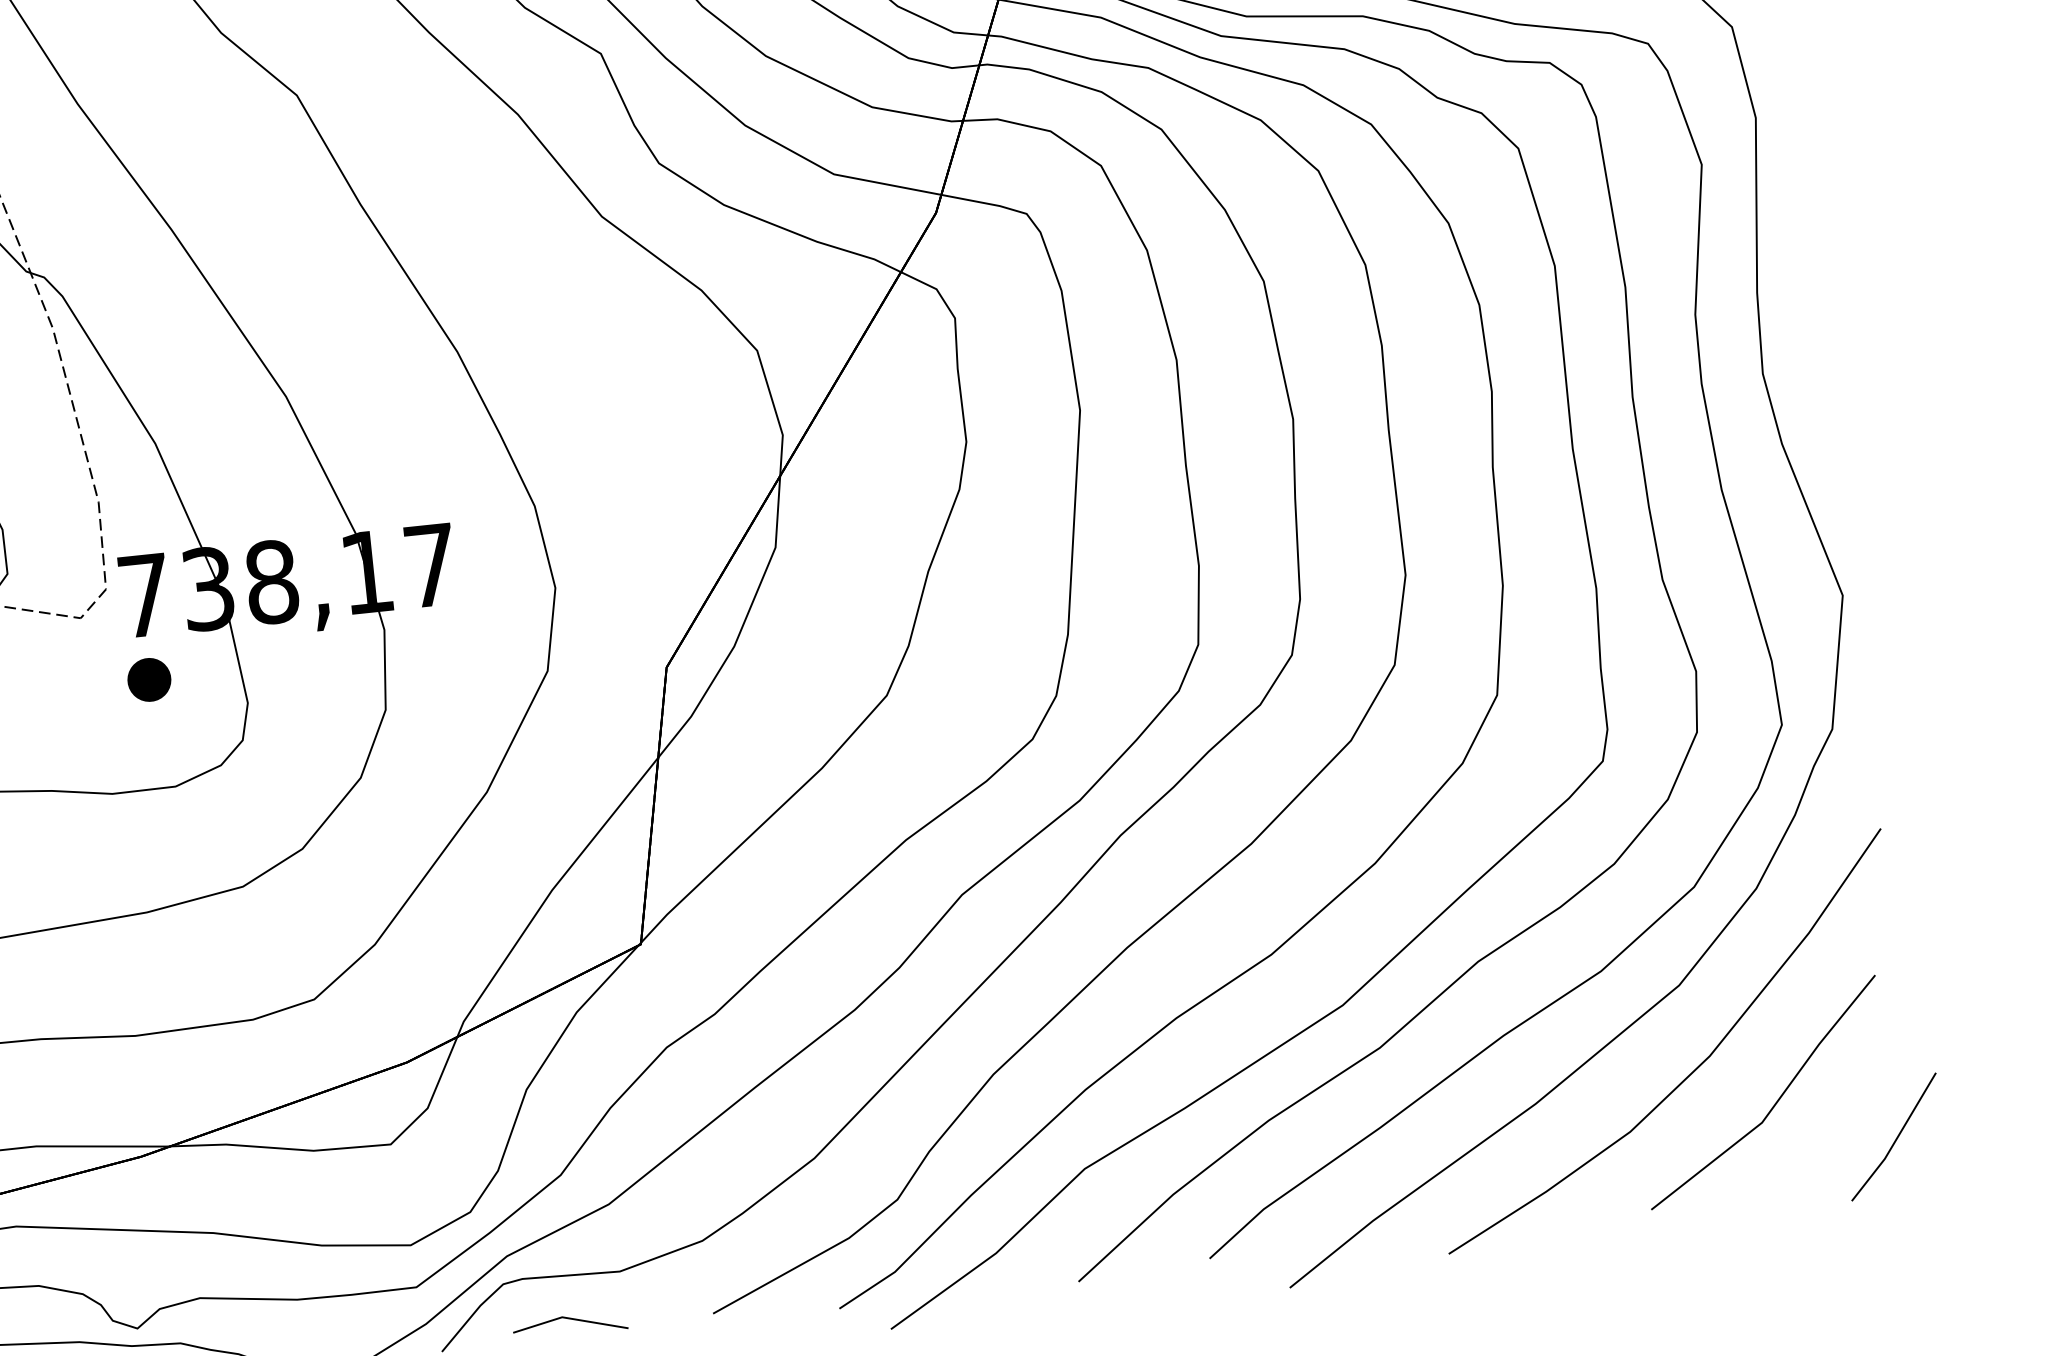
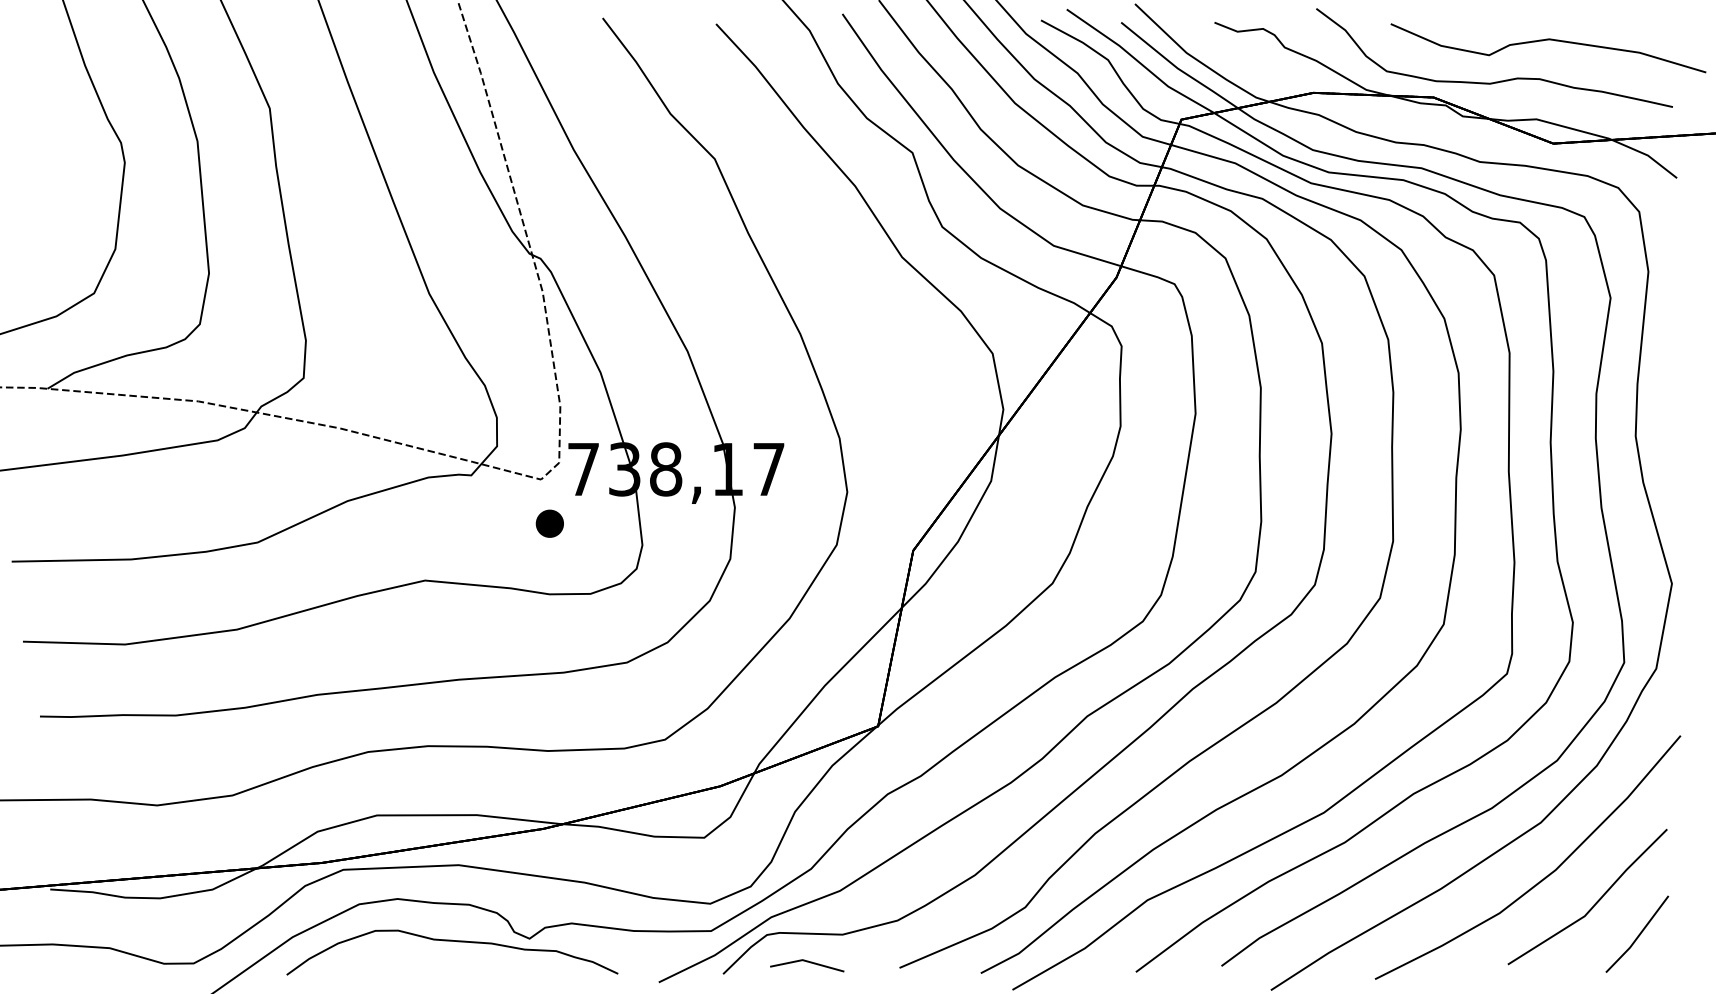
part: (148, 679) -> (549, 523), moved
line: (1895, 1137) -> (1638, 934), moved

